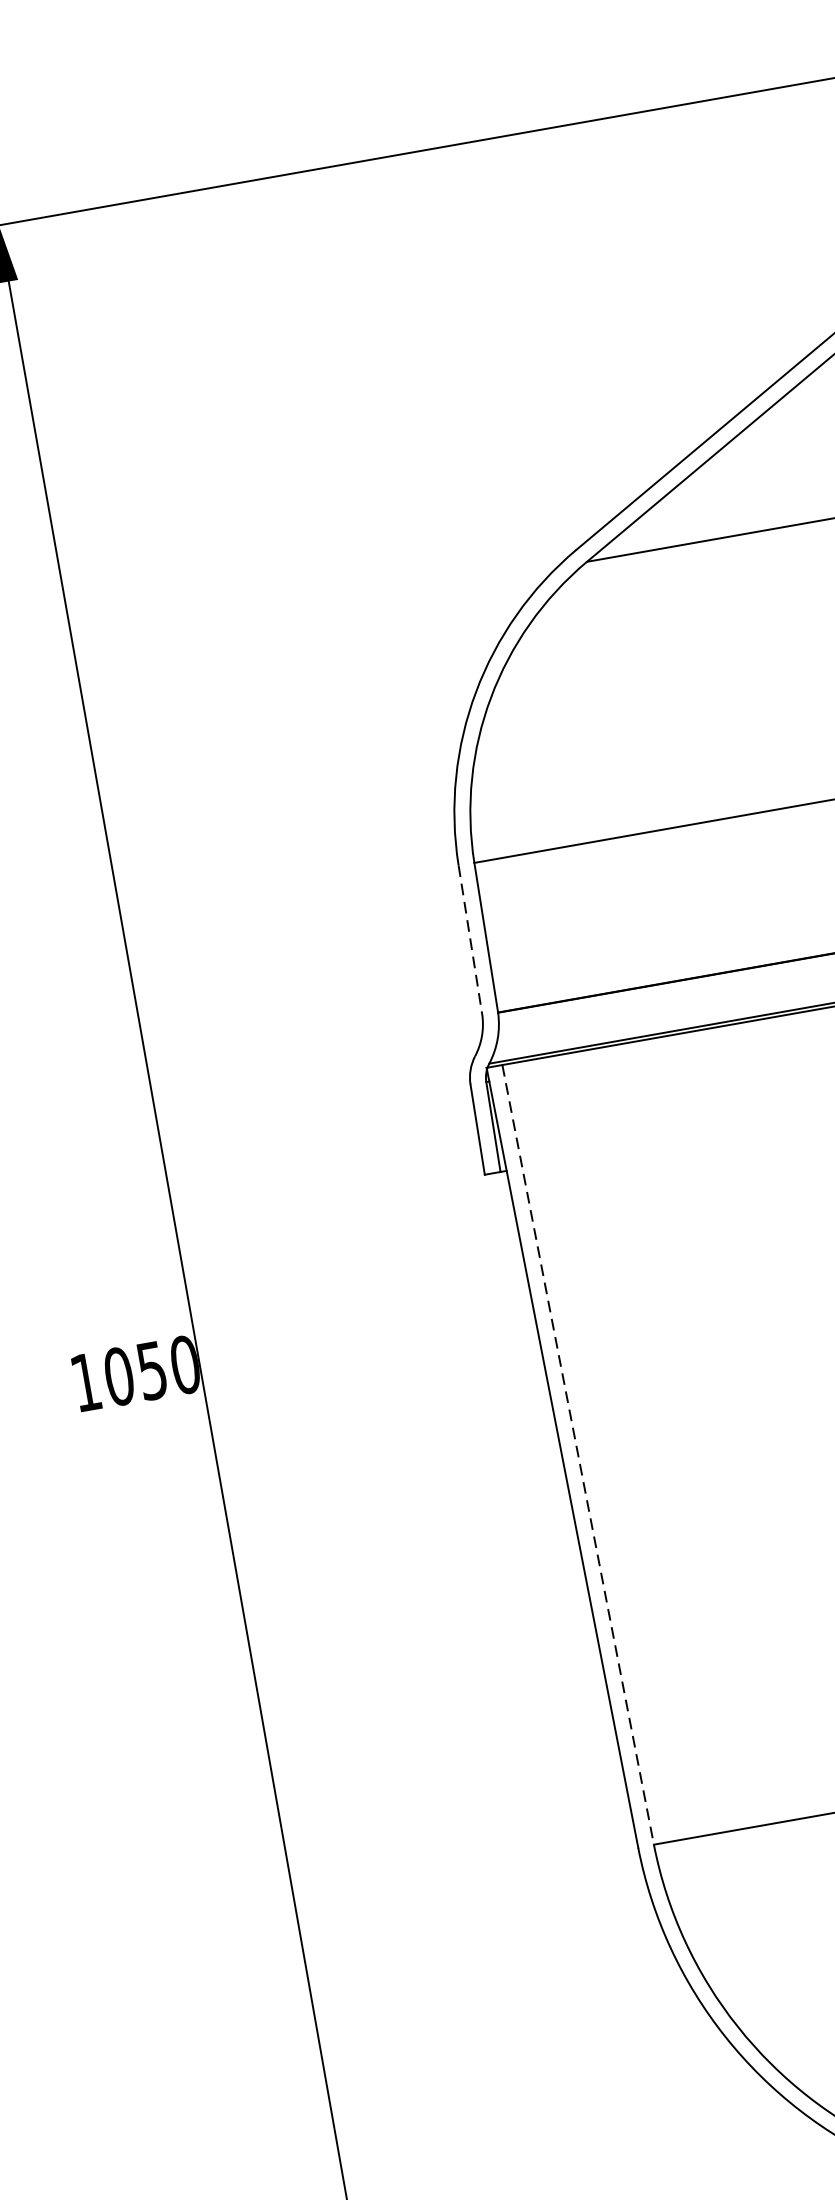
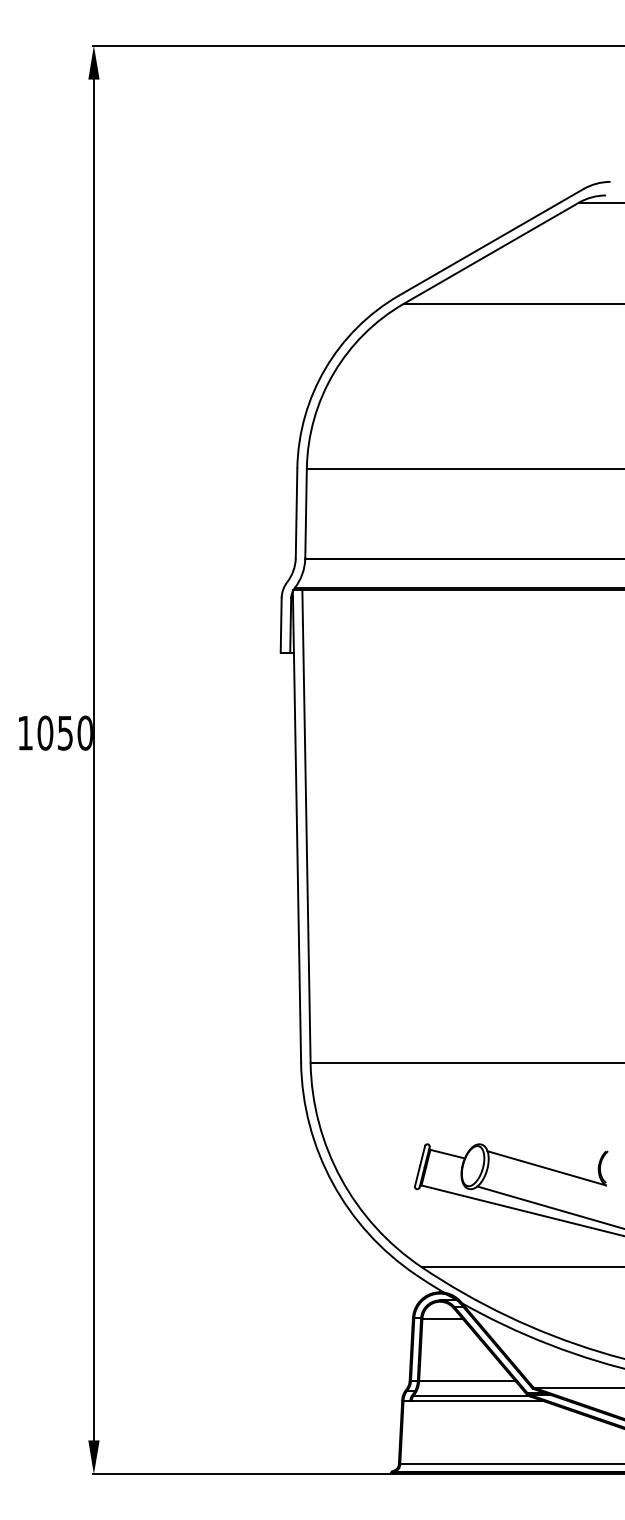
line: (470, 941) -> (296, 514), dashed -> solid
line: (578, 1456) -> (306, 827), dashed -> solid

